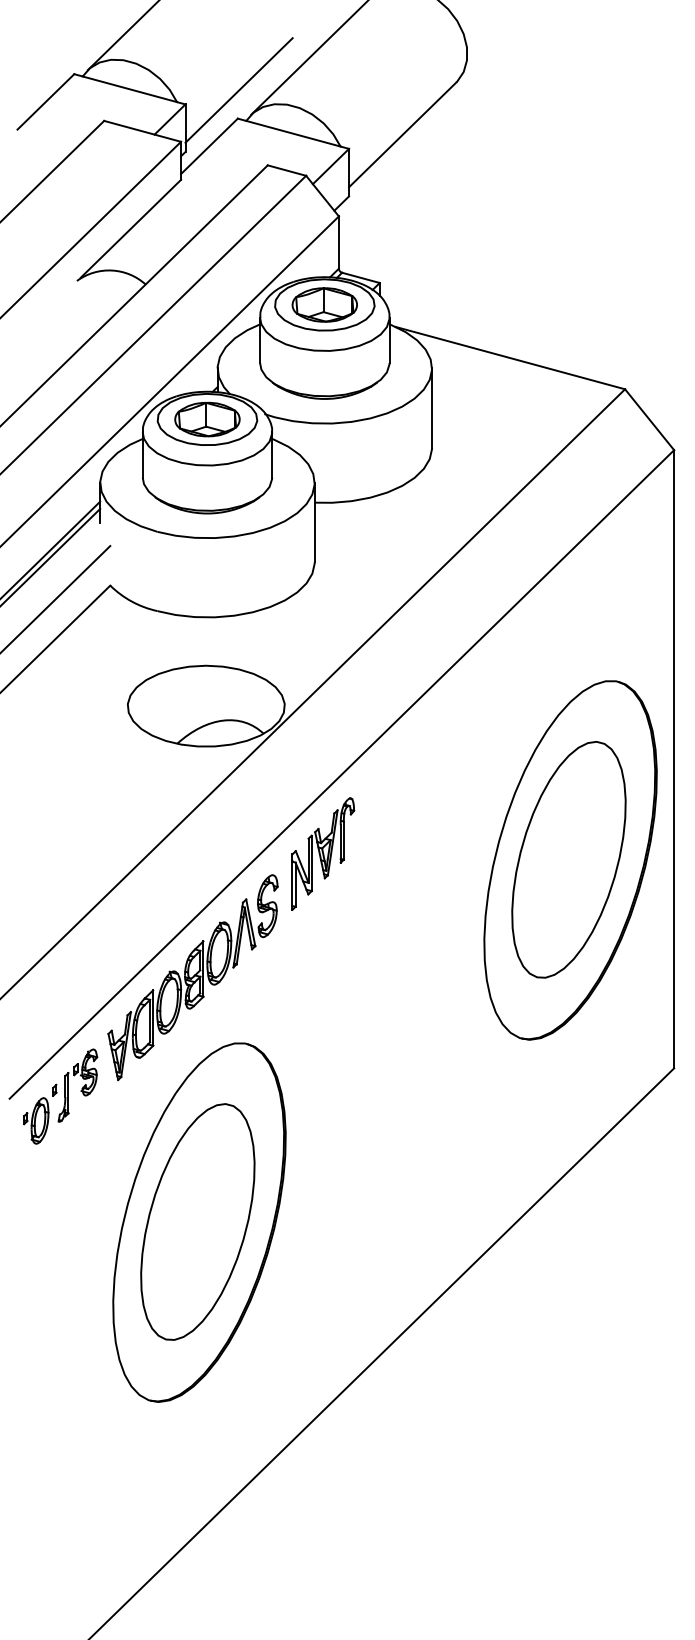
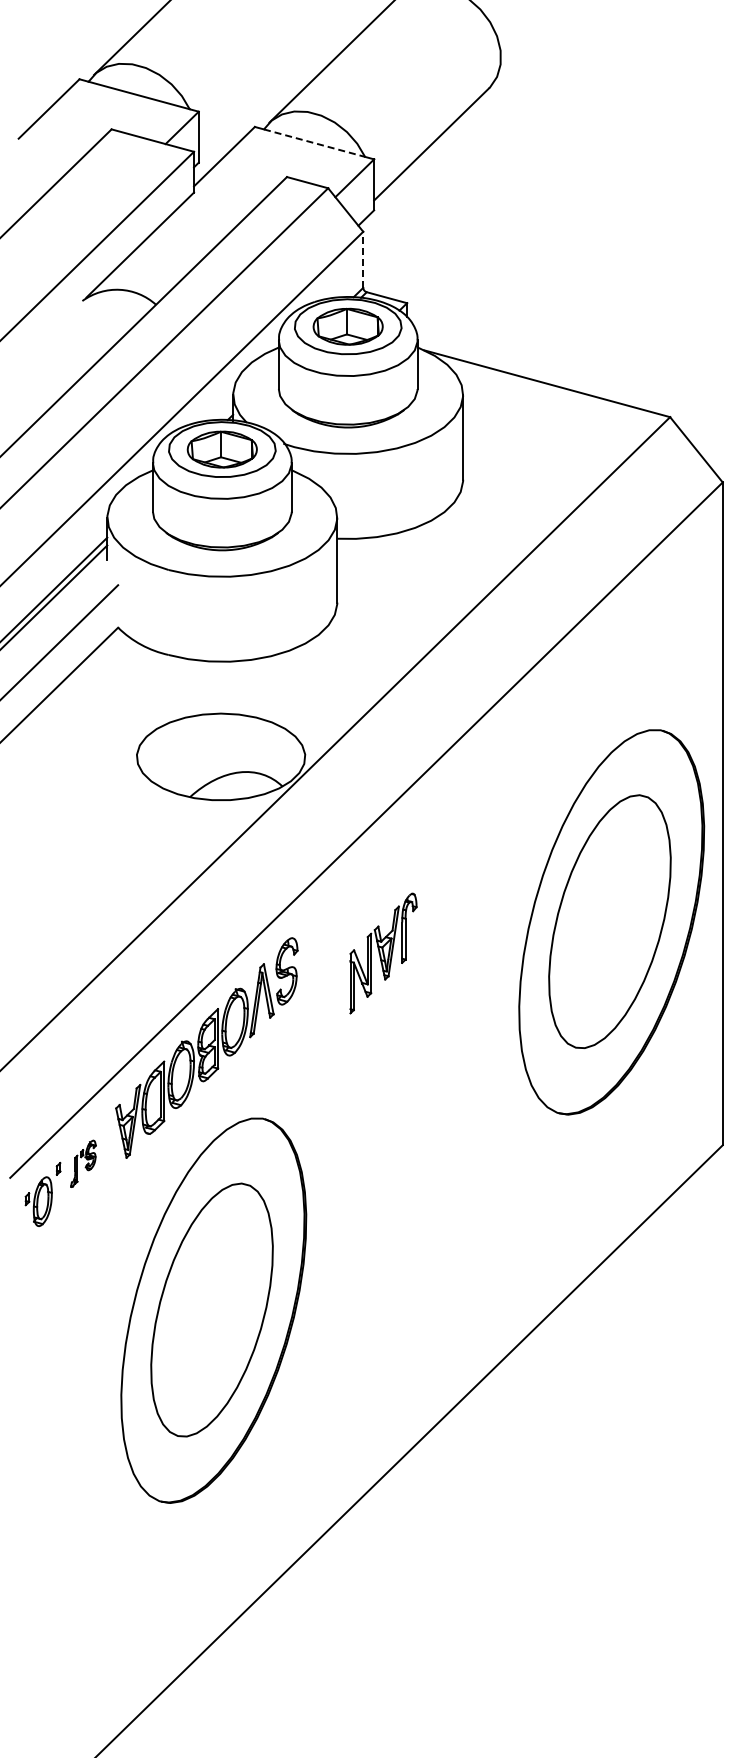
line: (238, 90) -> (255, 96), removed
line: (294, 134) -> (315, 143), solid -> dashed
line: (339, 242) -> (363, 259), solid -> dashed
part: (323, 854) -> (383, 953), moved
part: (77, 1085) -> (83, 1163), size x0.6

